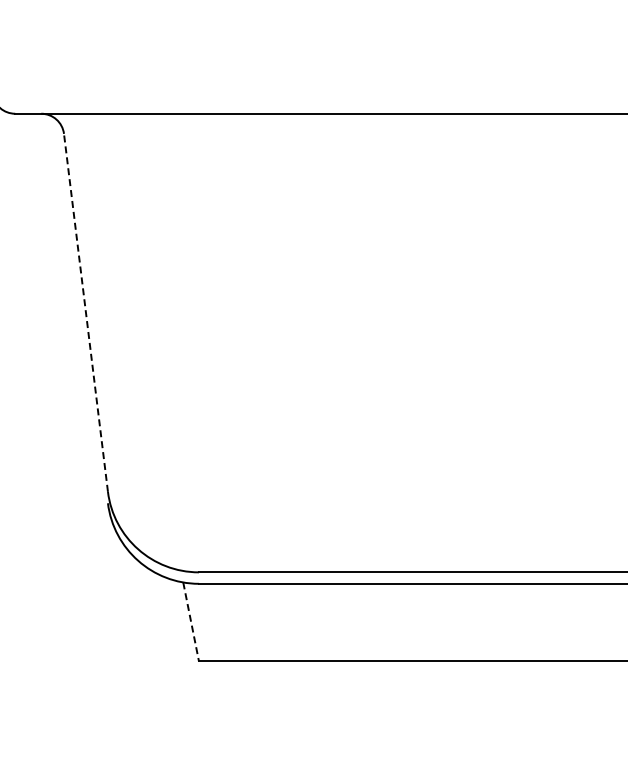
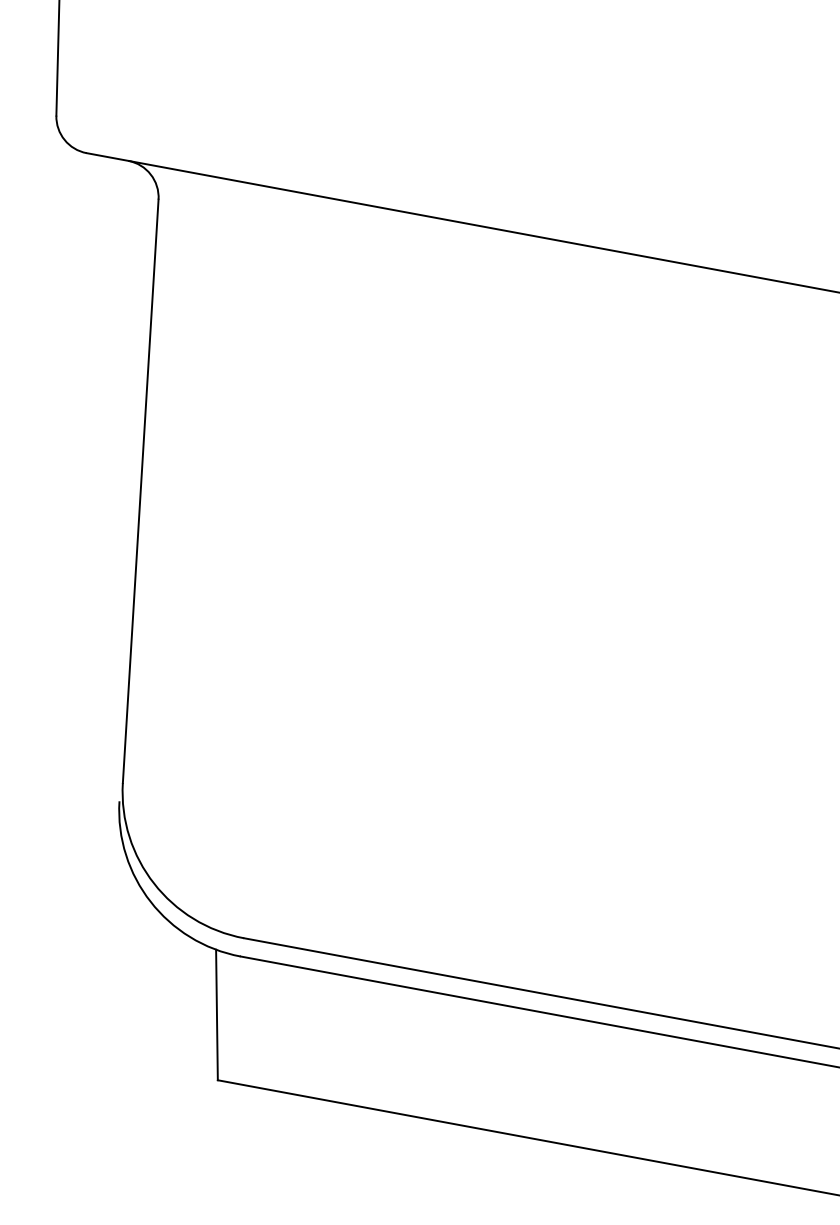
line: (85, 312) -> (140, 490), dashed -> solid
line: (191, 622) -> (217, 1015), dashed -> solid

